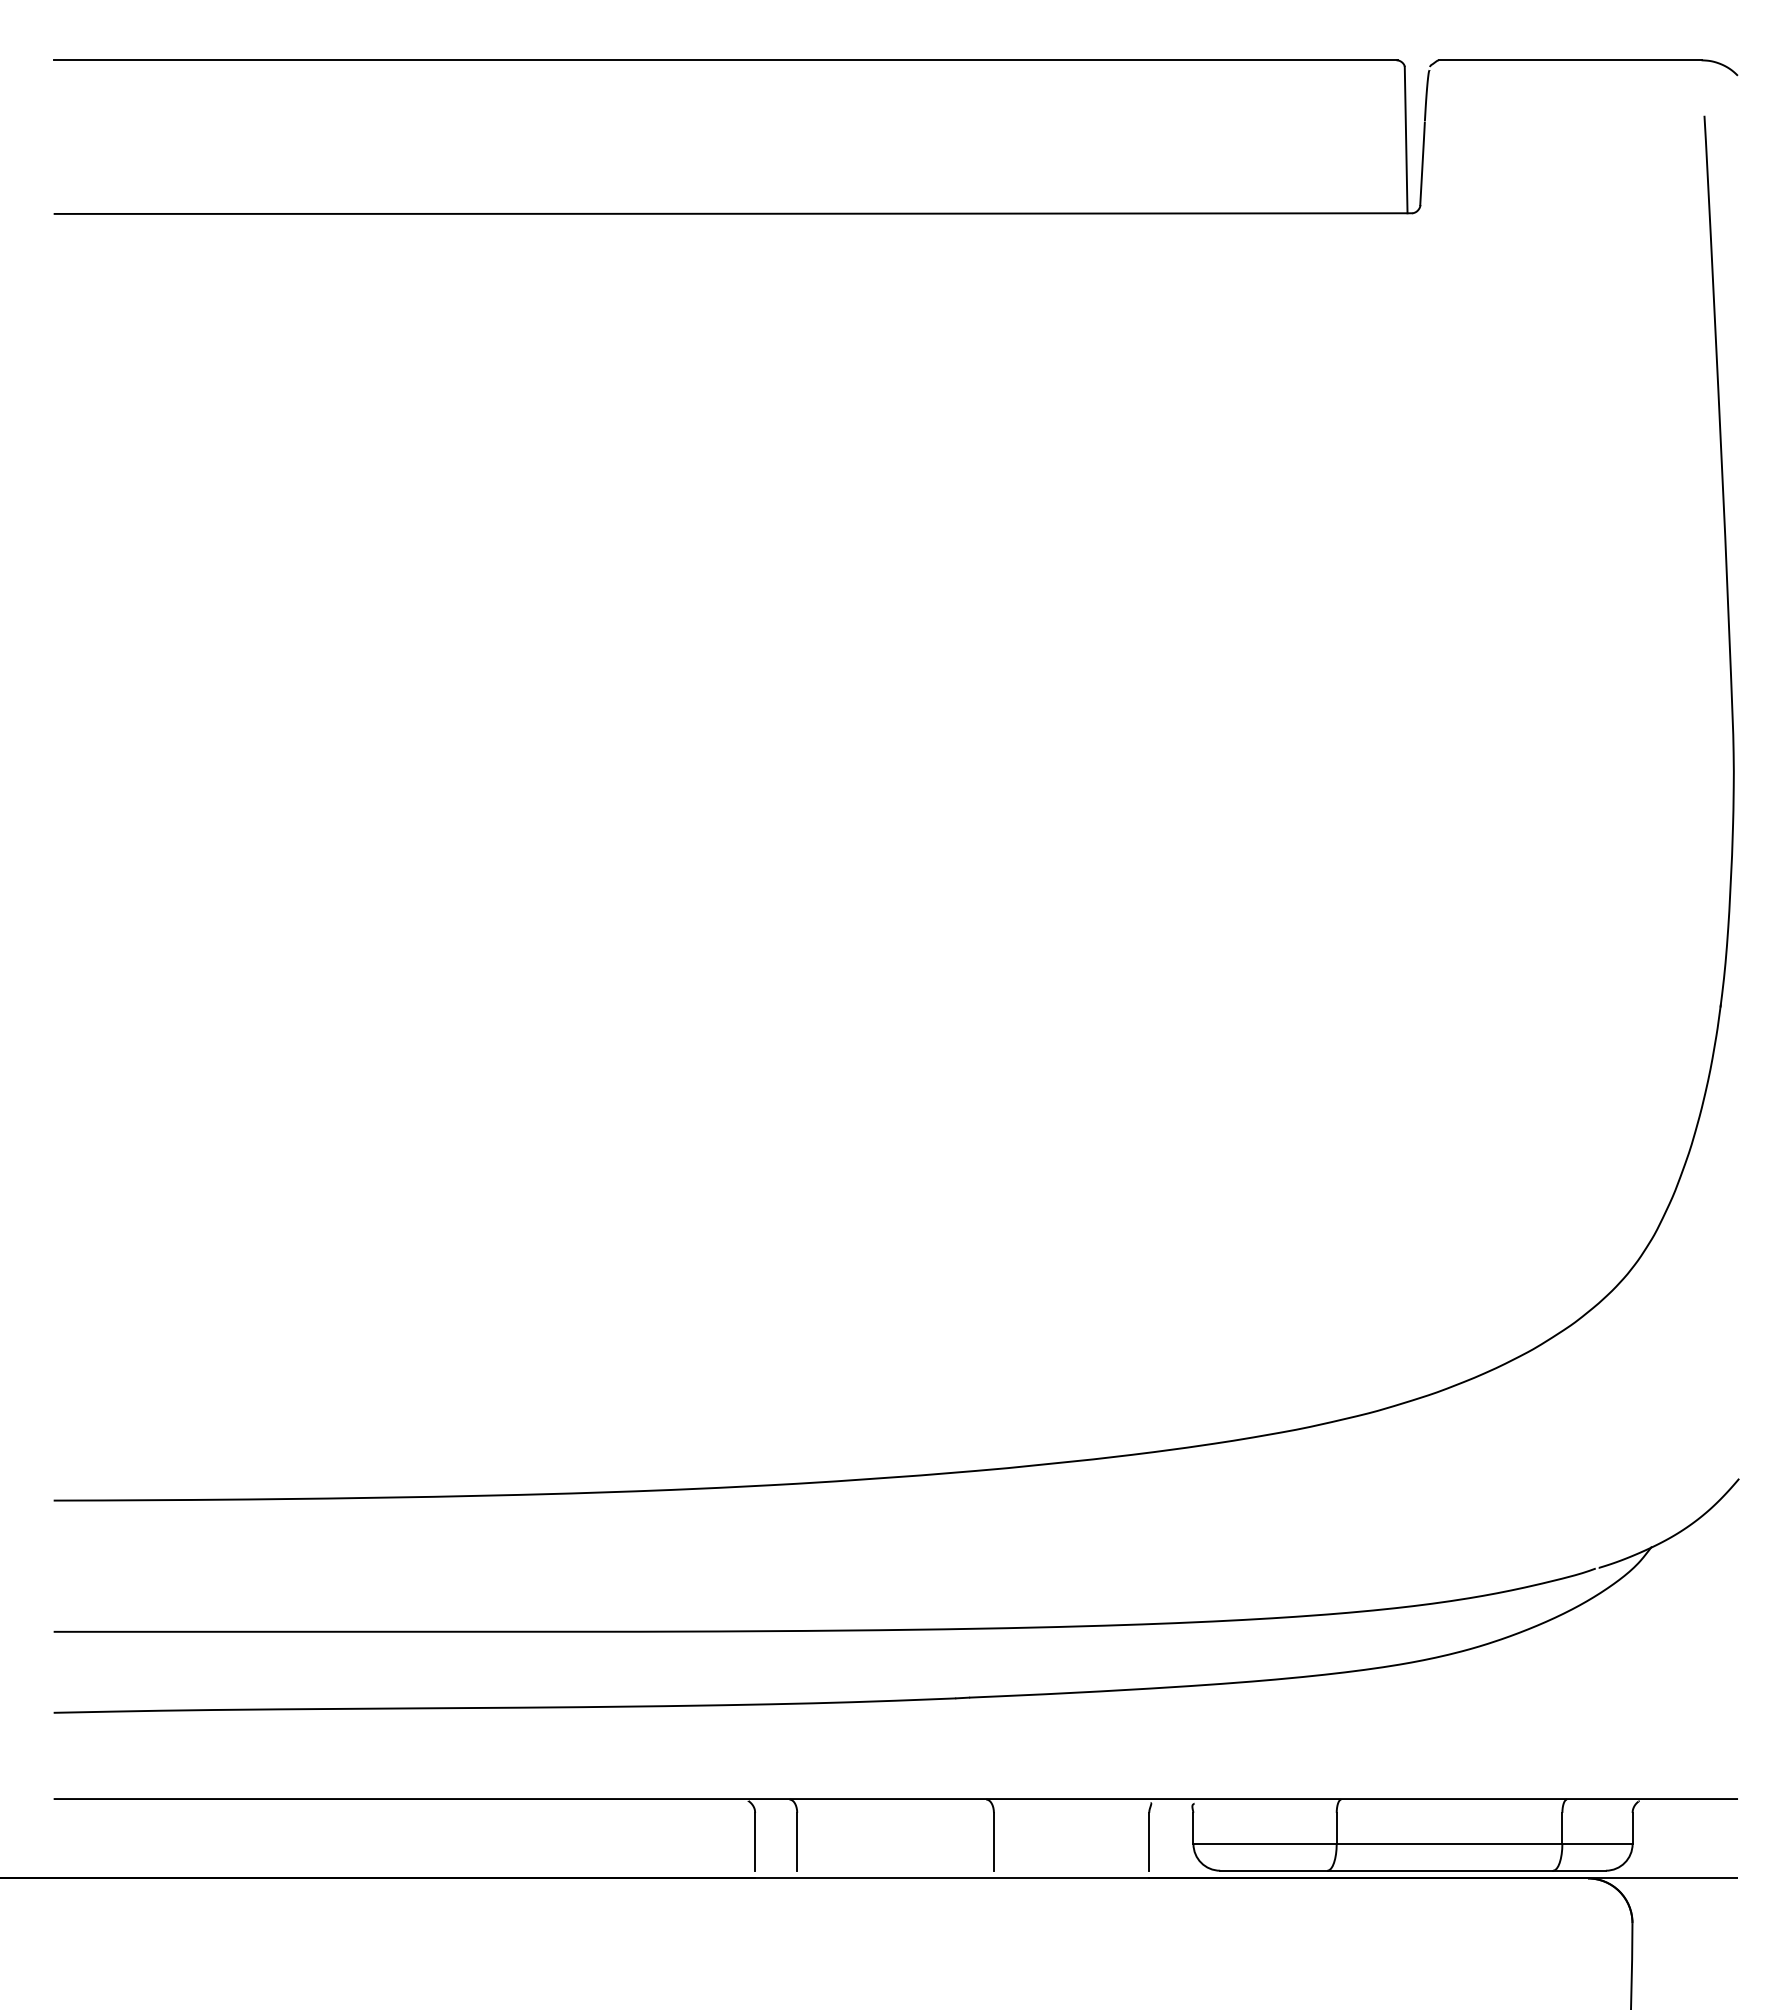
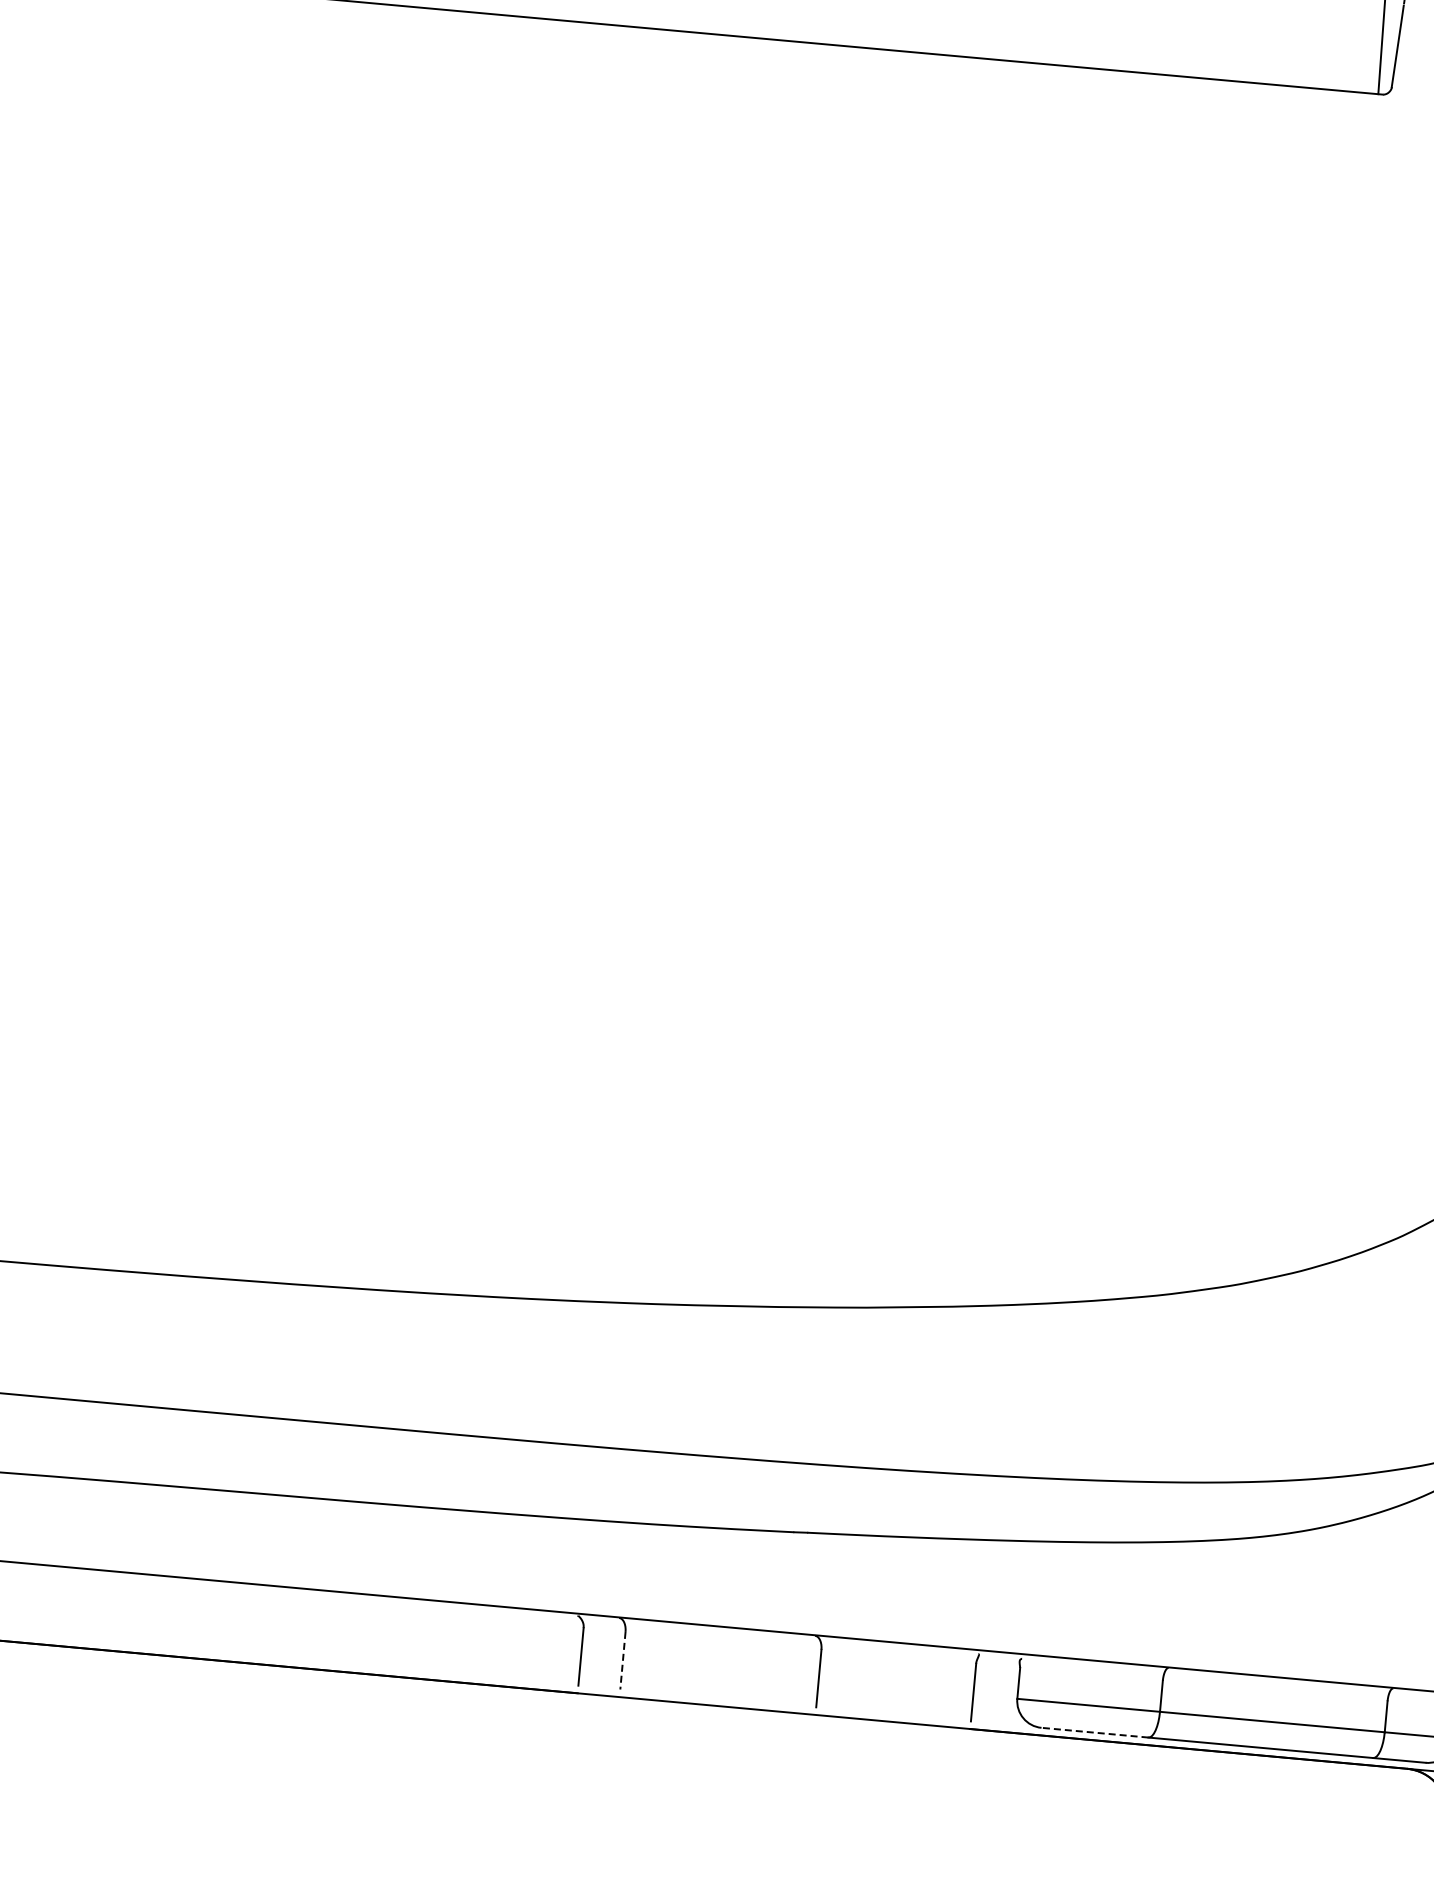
line: (797, 1841) -> (623, 1660), solid -> dashed
line: (1273, 1870) -> (1094, 1732), solid -> dashed

